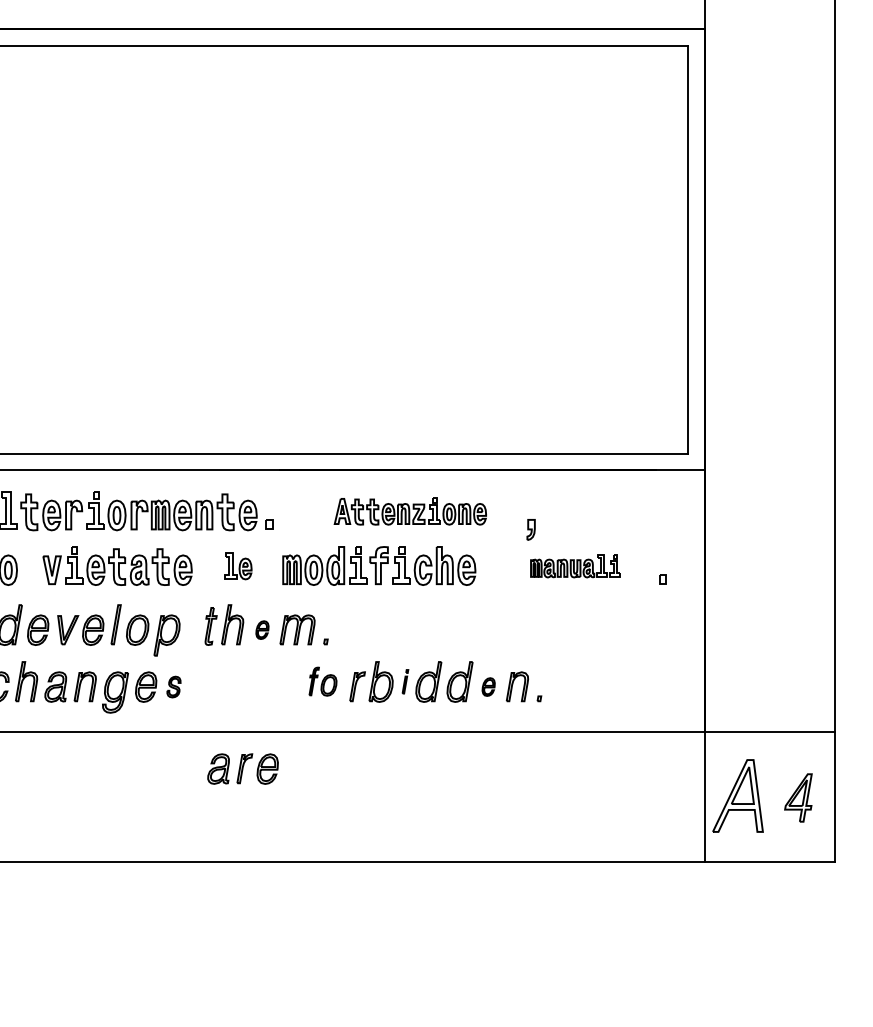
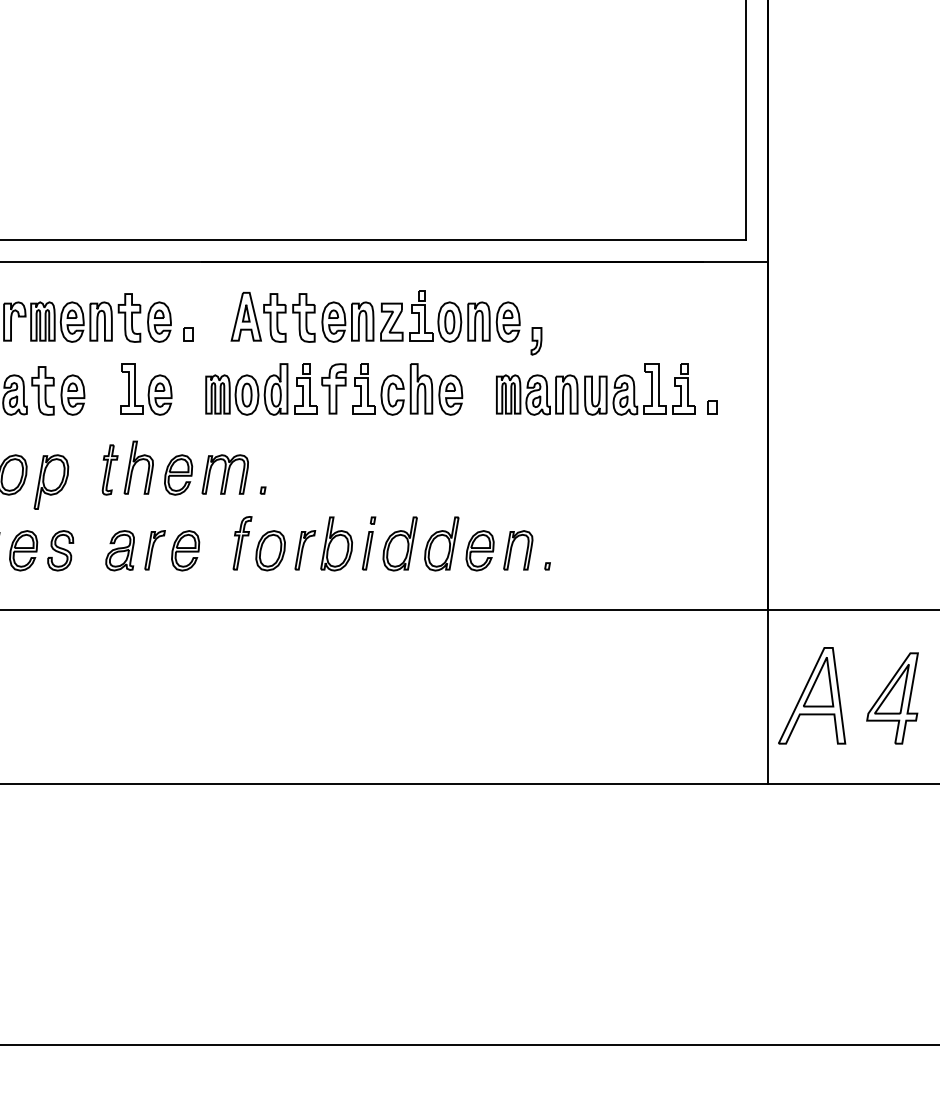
part: (410, 511) -> (375, 316), size x1.43
part: (238, 565) -> (146, 388), size x1.43
part: (575, 565) -> (595, 388), size x1.67
part: (262, 629) -> (178, 474), size x1.67
part: (322, 681) -> (258, 543), size x1.43
part: (405, 681) -> (369, 543), size x1.67
part: (173, 686) -> (60, 549), size x1.43
part: (488, 686) -> (479, 549), size x1.67
part: (242, 768) -> (151, 549), moved
part: (798, 797) -> (892, 697), size x1.43

